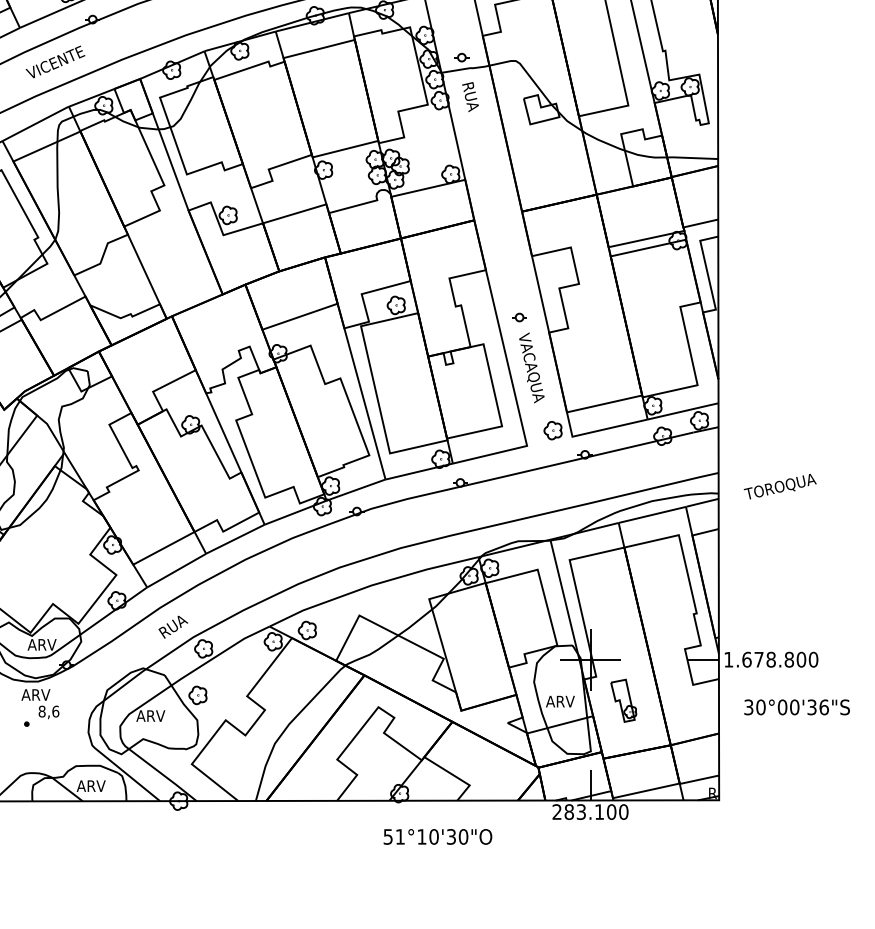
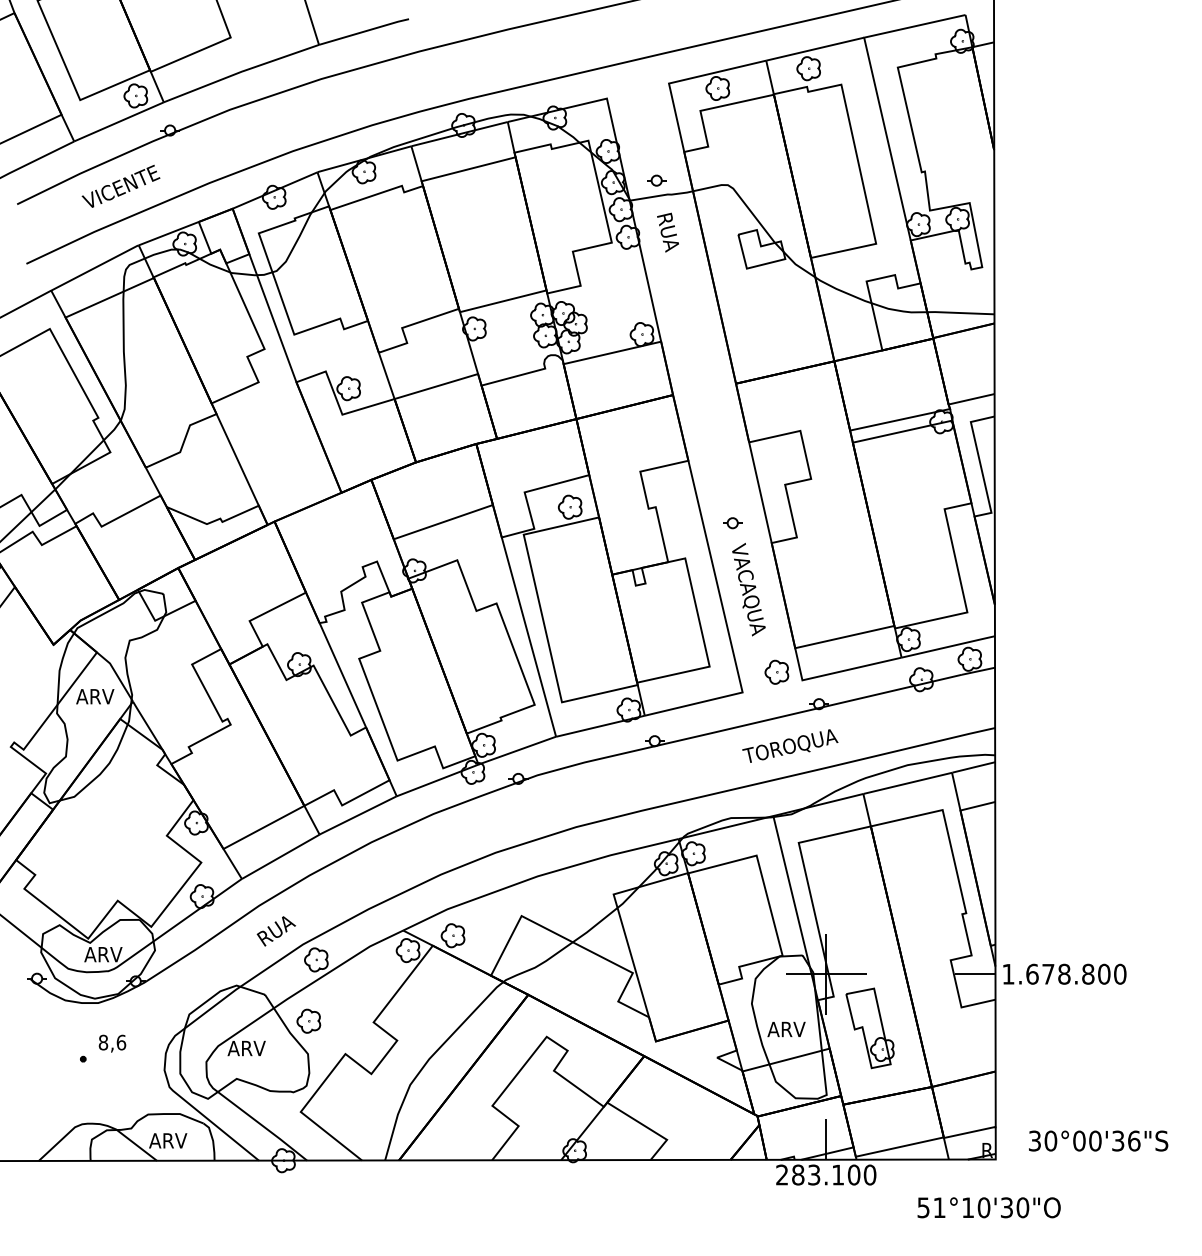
text: (780, 486) -> (790, 745), moved
text: (36, 694) -> (95, 696), moved
part: (623, 700) -> (869, 1028), size x1.43
text: (797, 706) -> (1098, 1140), moved
text: (437, 836) -> (988, 1207), moved

